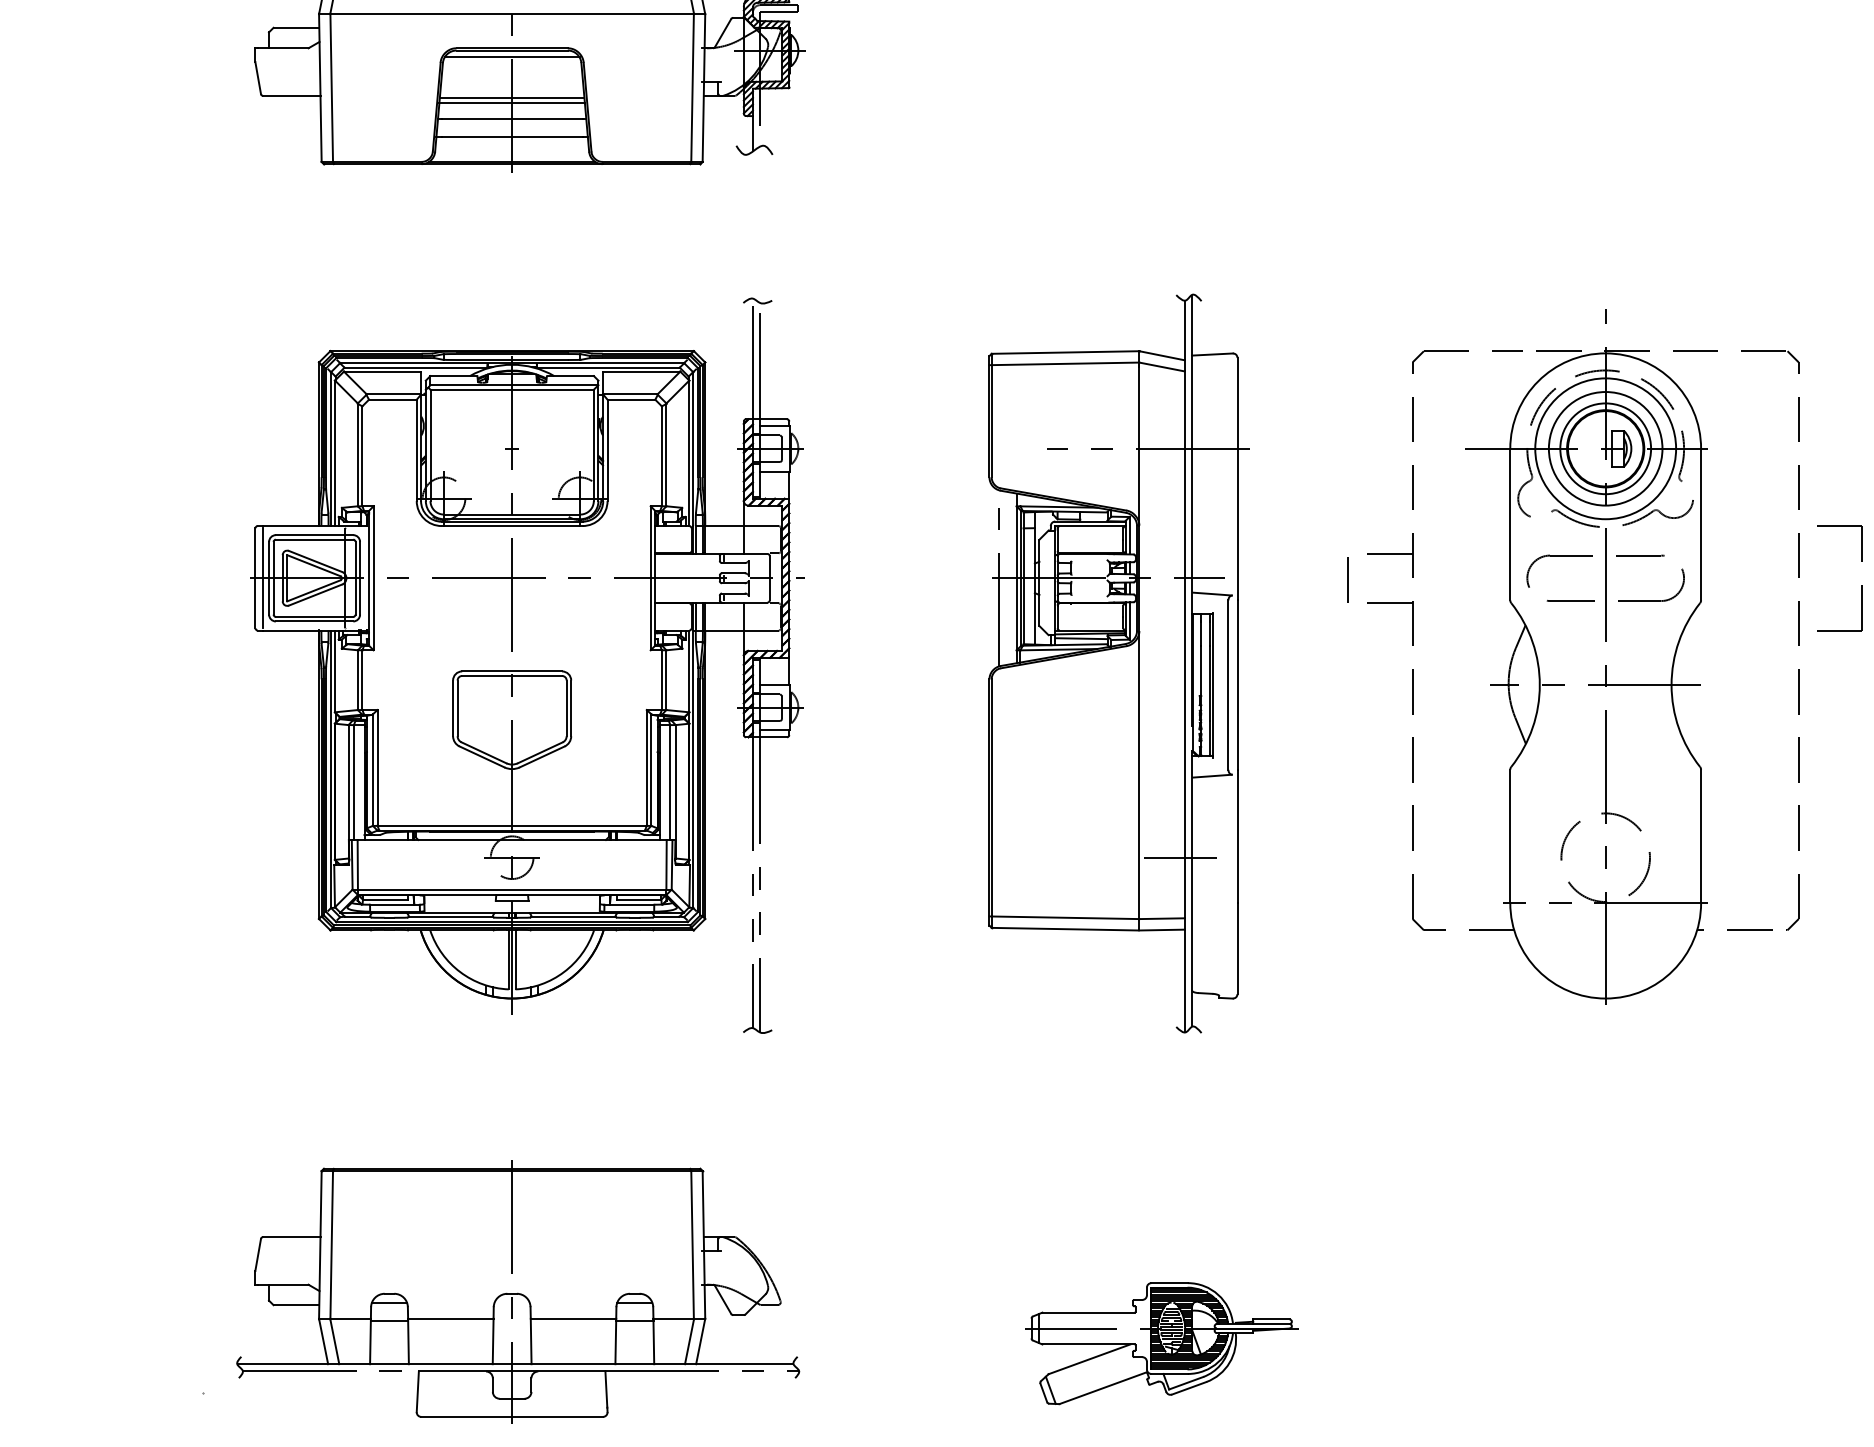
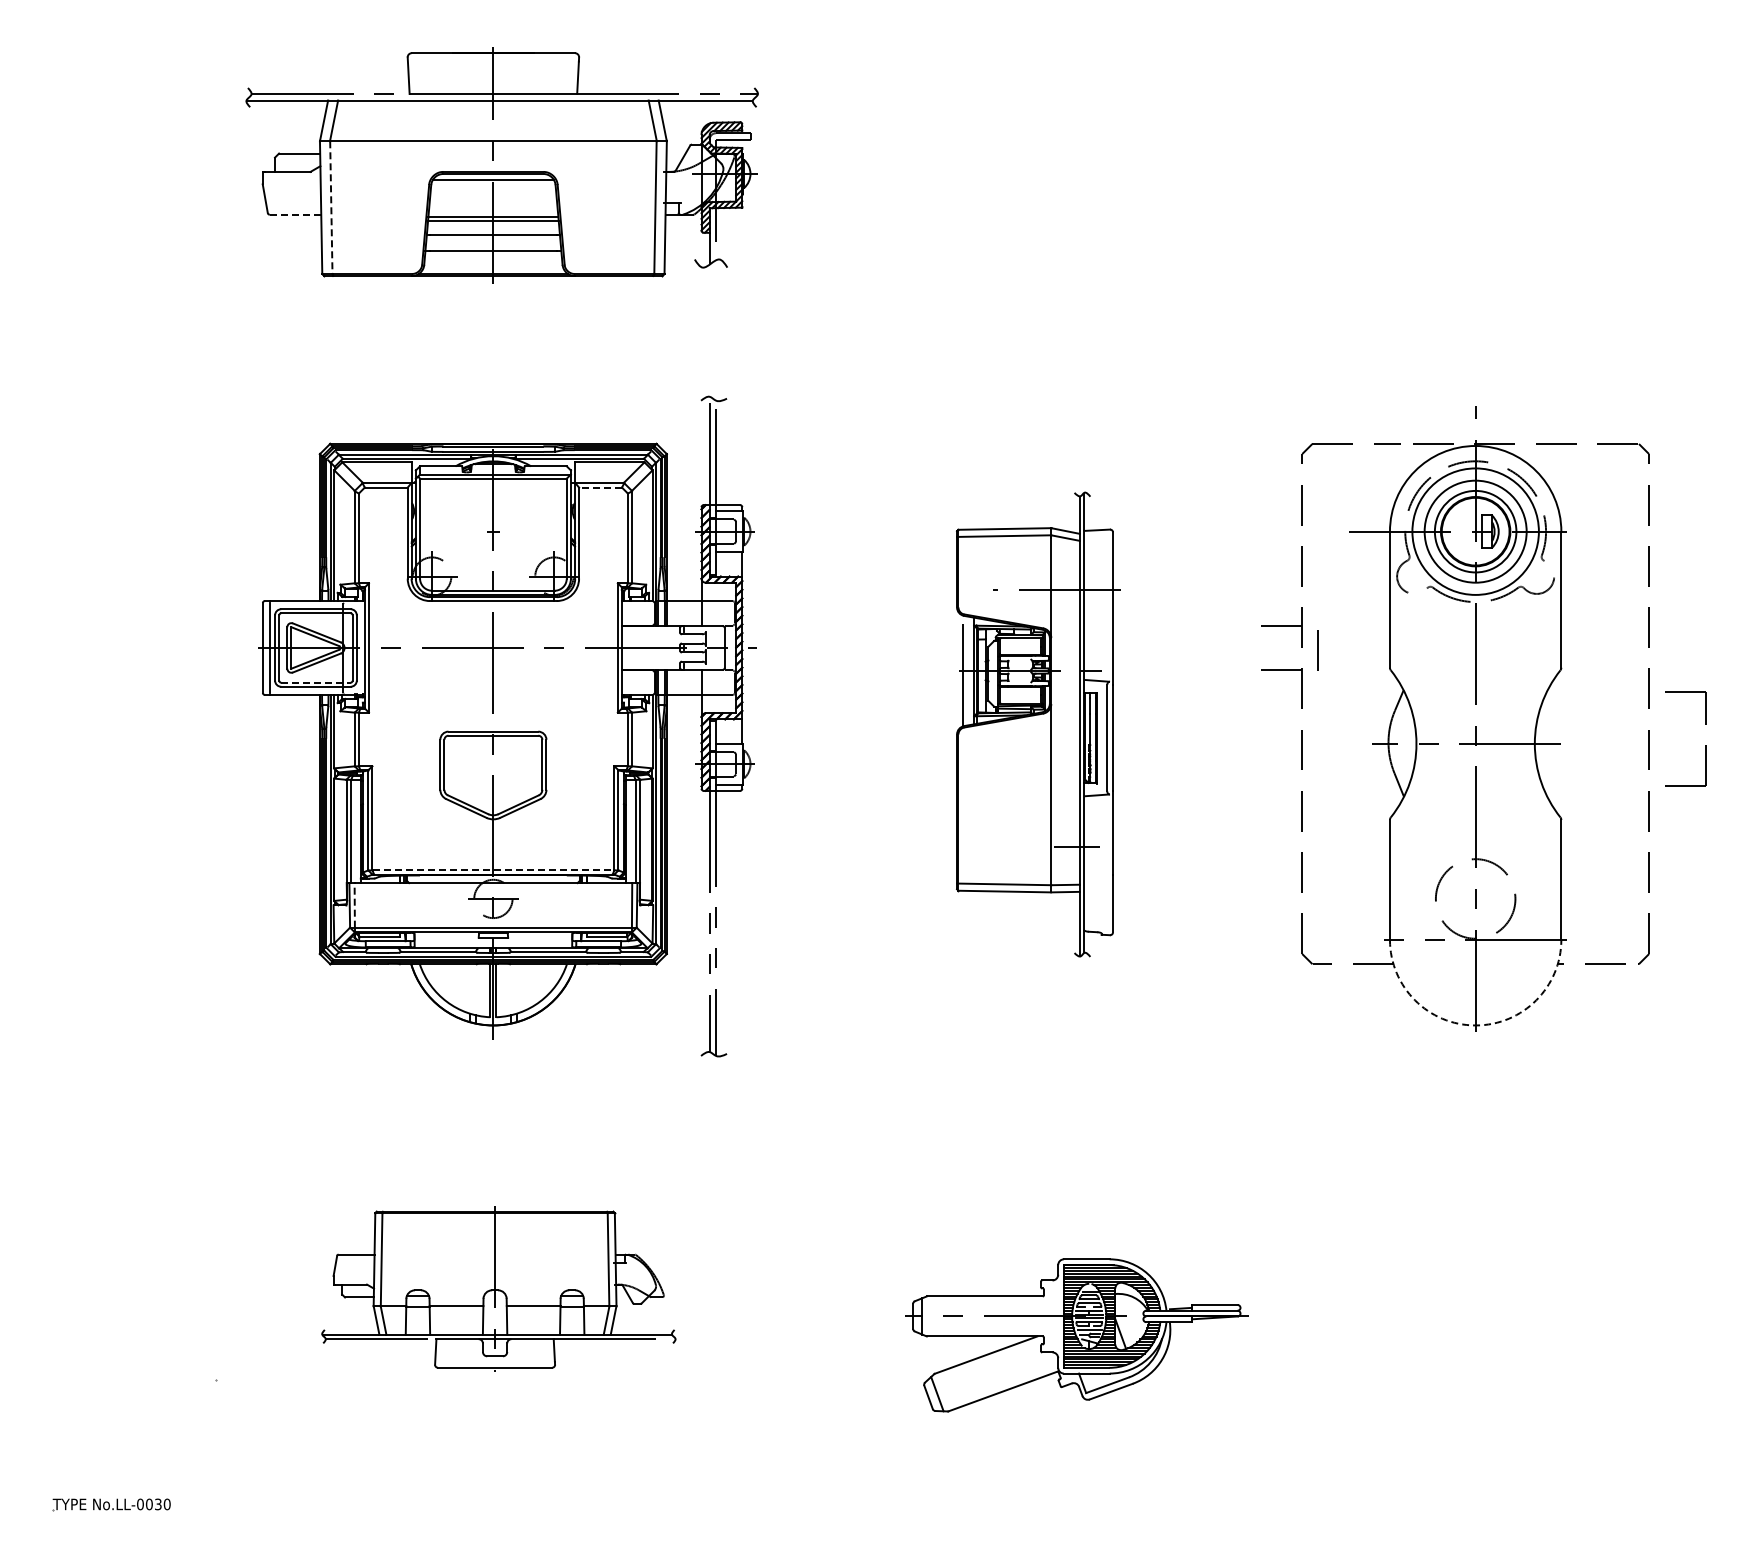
line: (331, 89) -> (331, 208), solid -> dashed
line: (291, 95) -> (295, 214), solid -> dashed
line: (631, 399) -> (600, 487), solid -> dashed
part: (1616, 556) -> (1485, 628), removed
line: (1347, 579) -> (1317, 650), moved
part: (1861, 585) -> (1705, 745), moved
line: (314, 616) -> (315, 682), solid -> dashed
part: (1119, 663) -> (1038, 724), size x0.7
line: (512, 826) -> (493, 870), solid -> dashed
line: (357, 863) -> (354, 904), solid -> dashed
arc: (1605, 998) -> (1475, 1025), solid -> dashed
part: (517, 1292) -> (498, 1289), size x0.7
part: (1161, 1343) -> (1076, 1335), size x1.4

